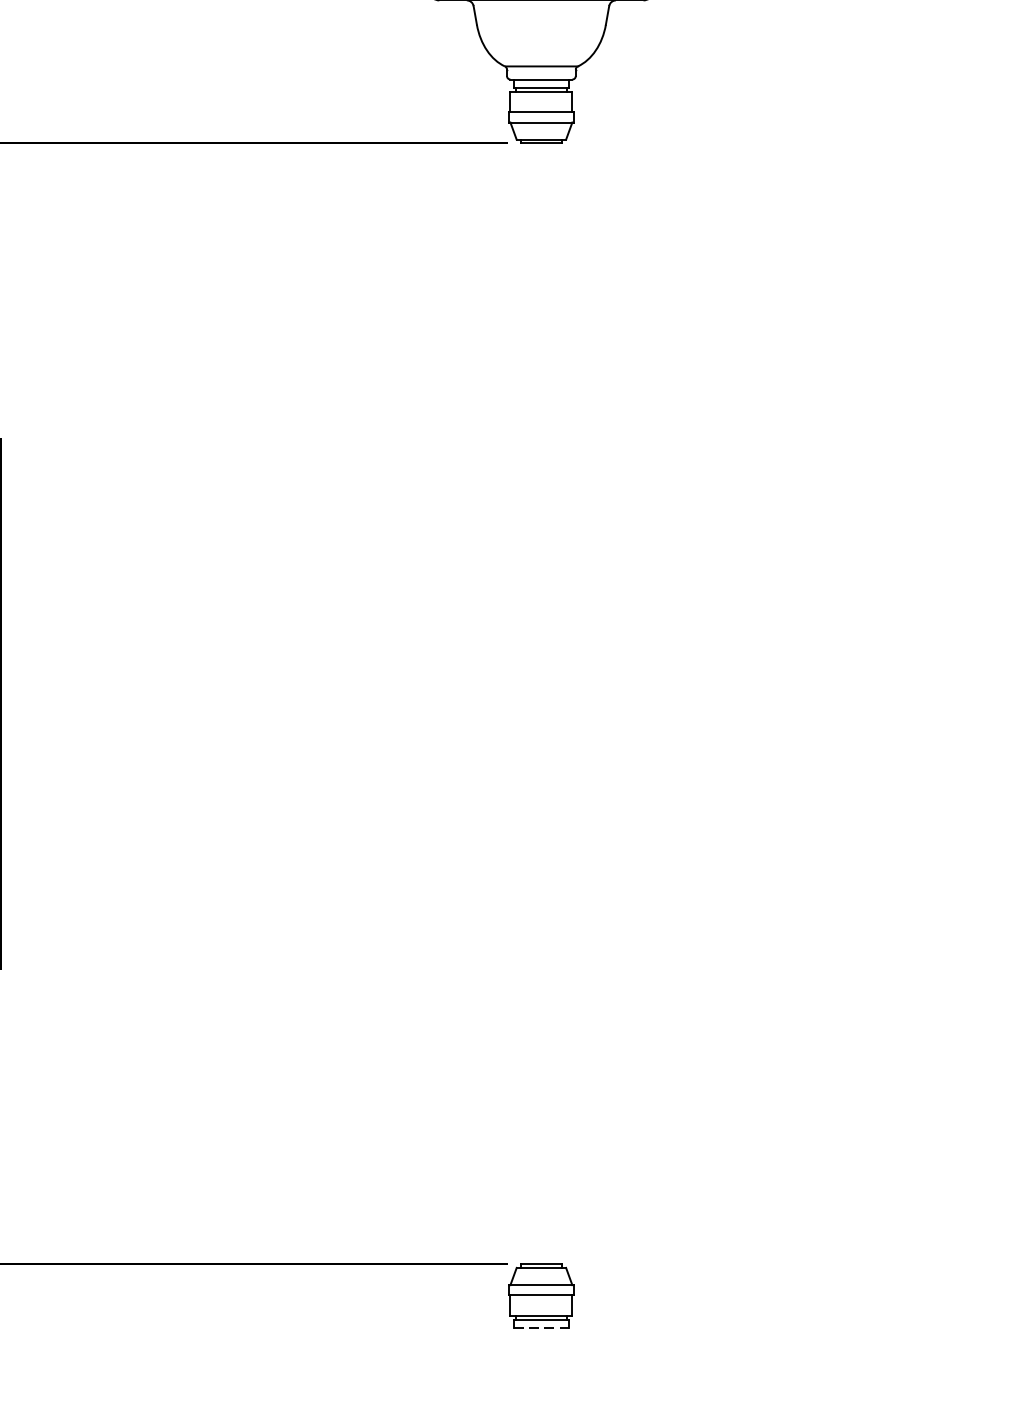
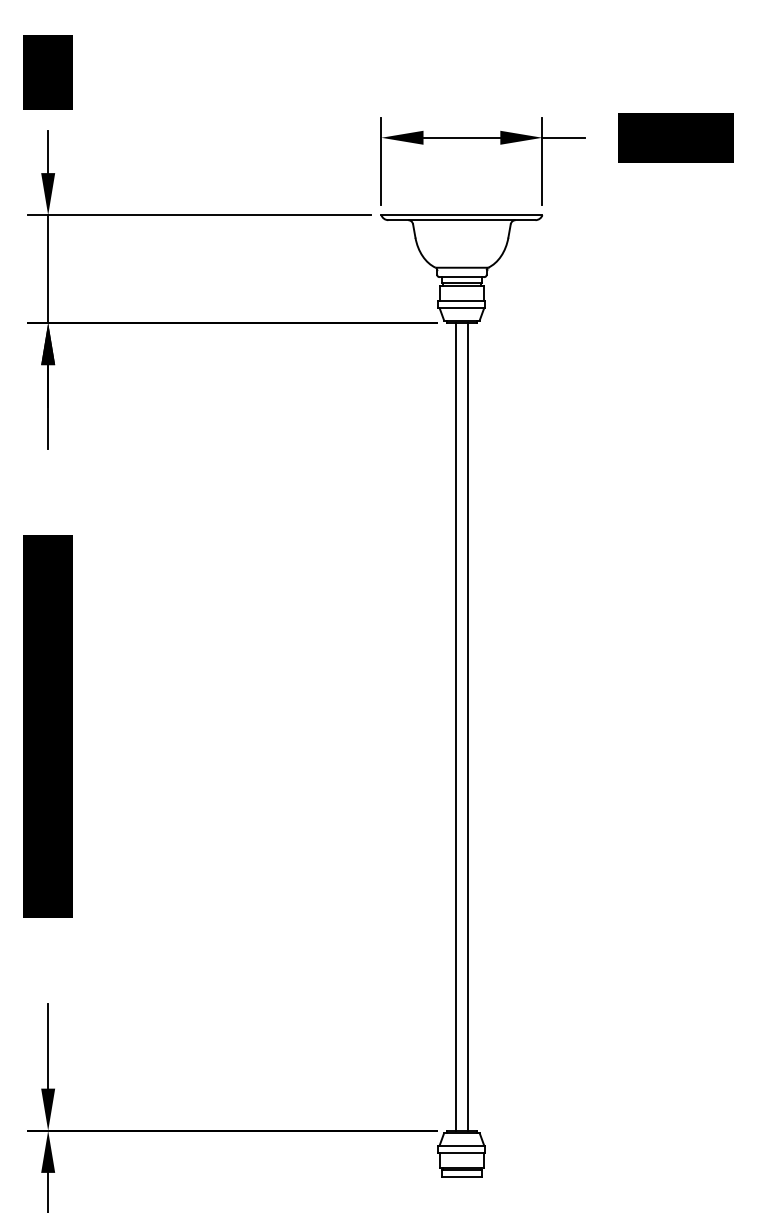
line: (532, 703) -> (455, 726), added
line: (550, 703) -> (468, 726), added
line: (540, 1327) -> (461, 1176), dashed -> solid

